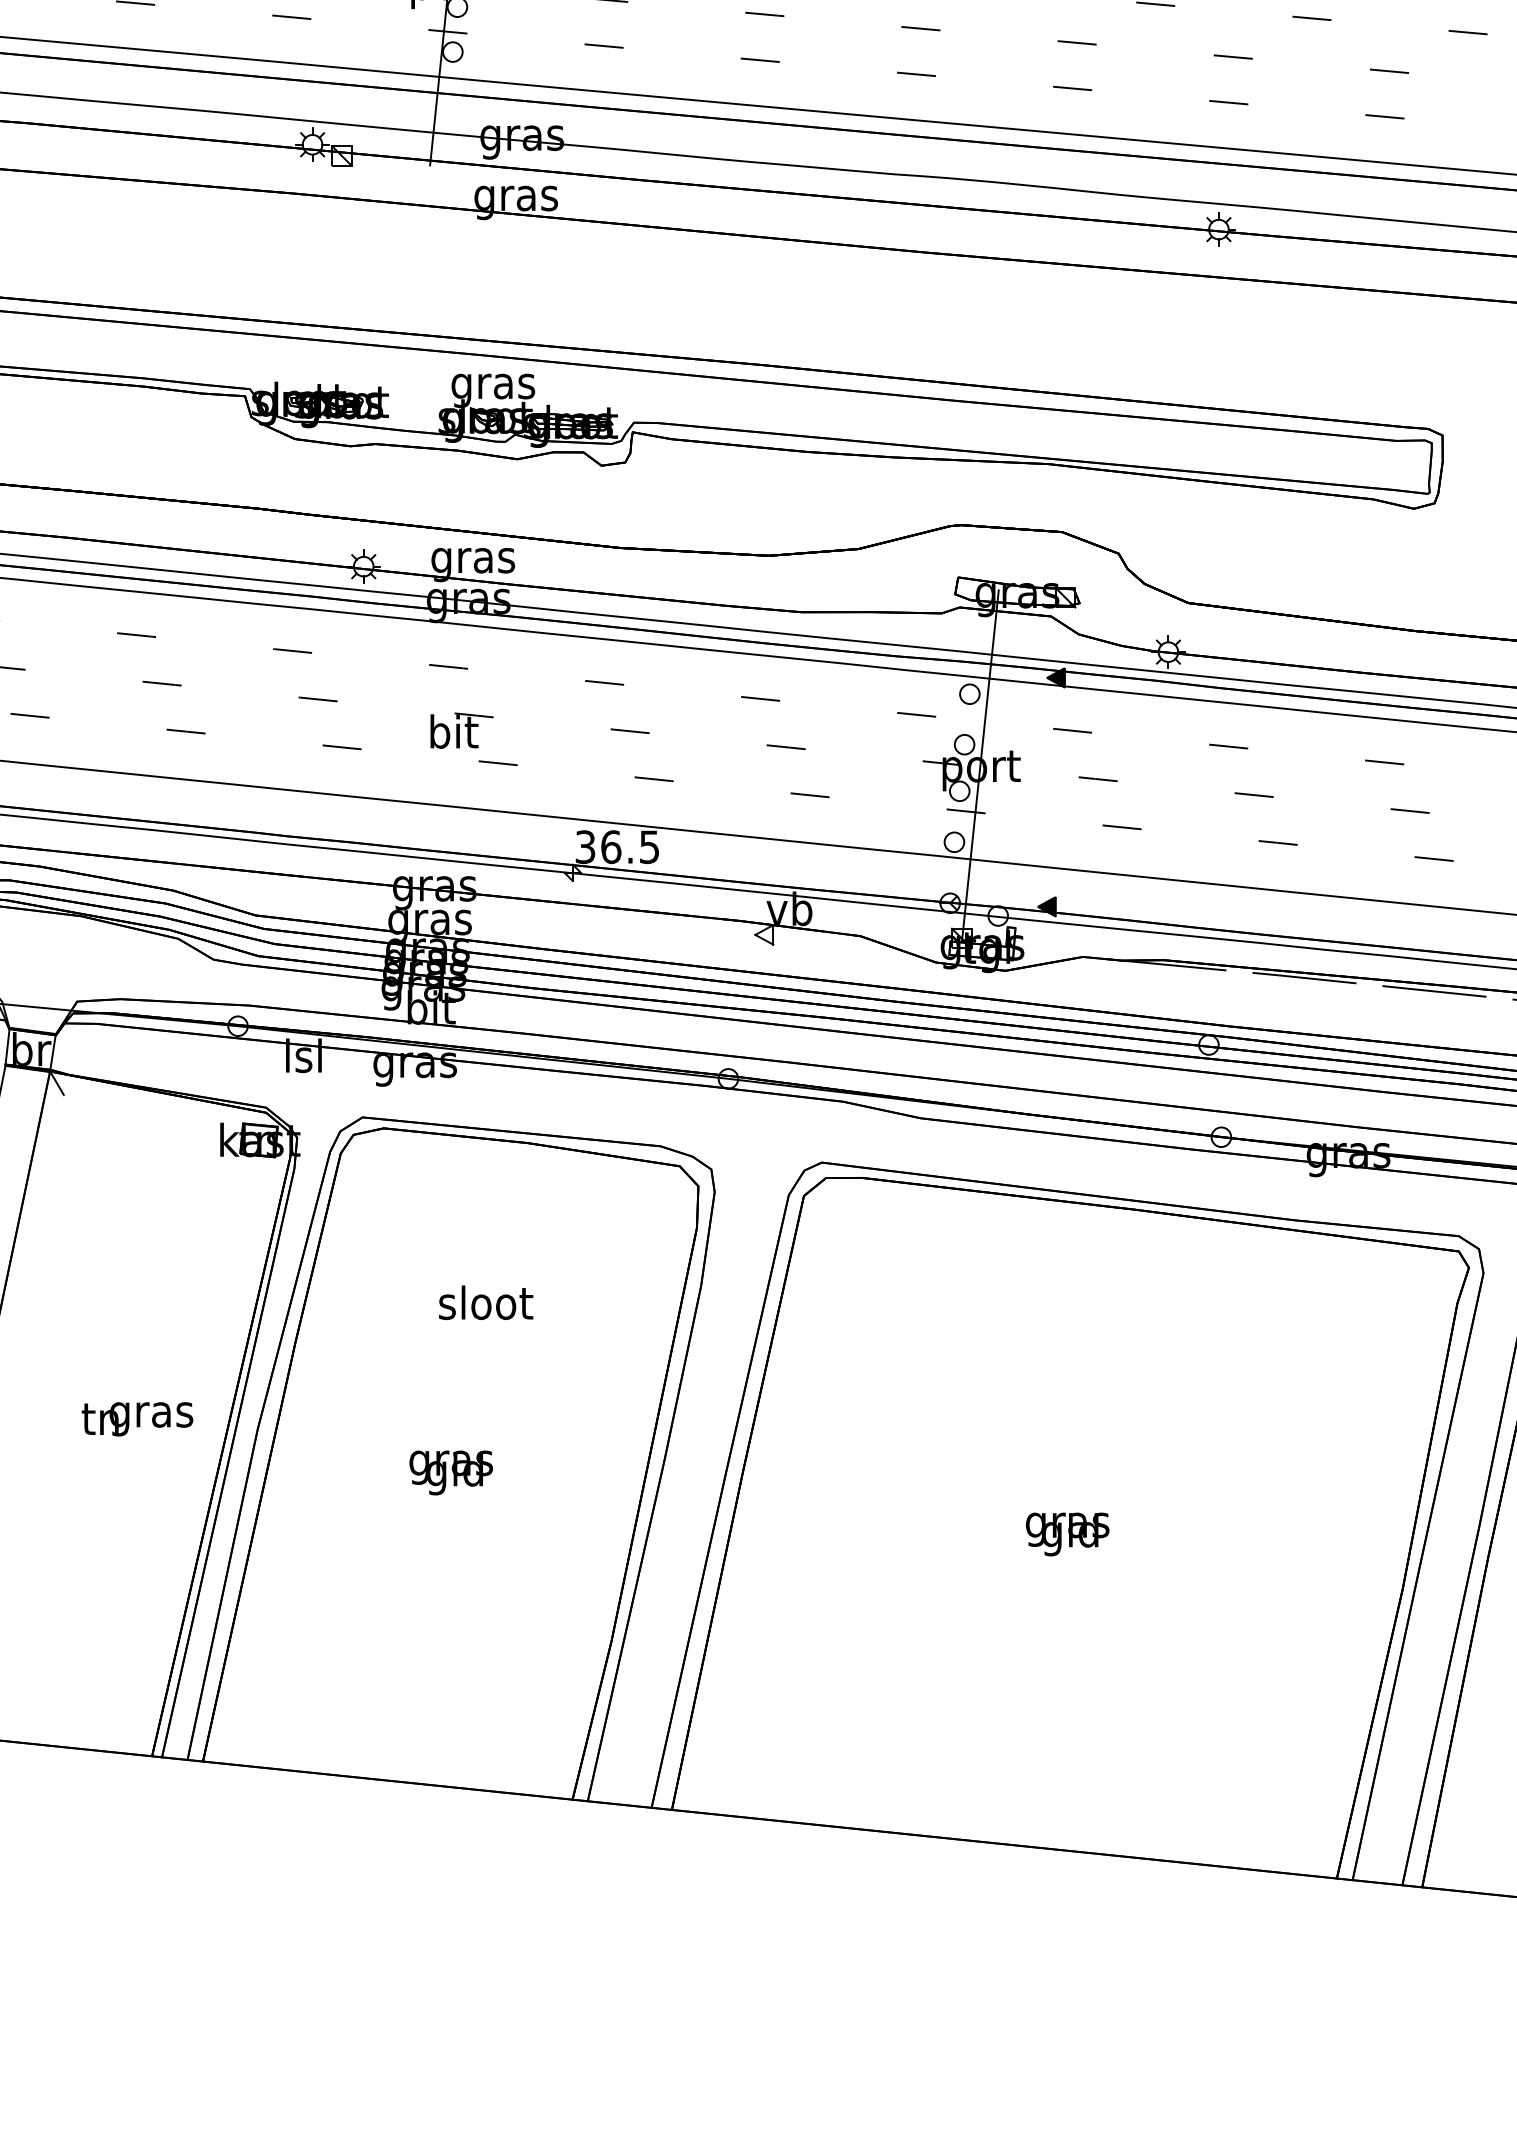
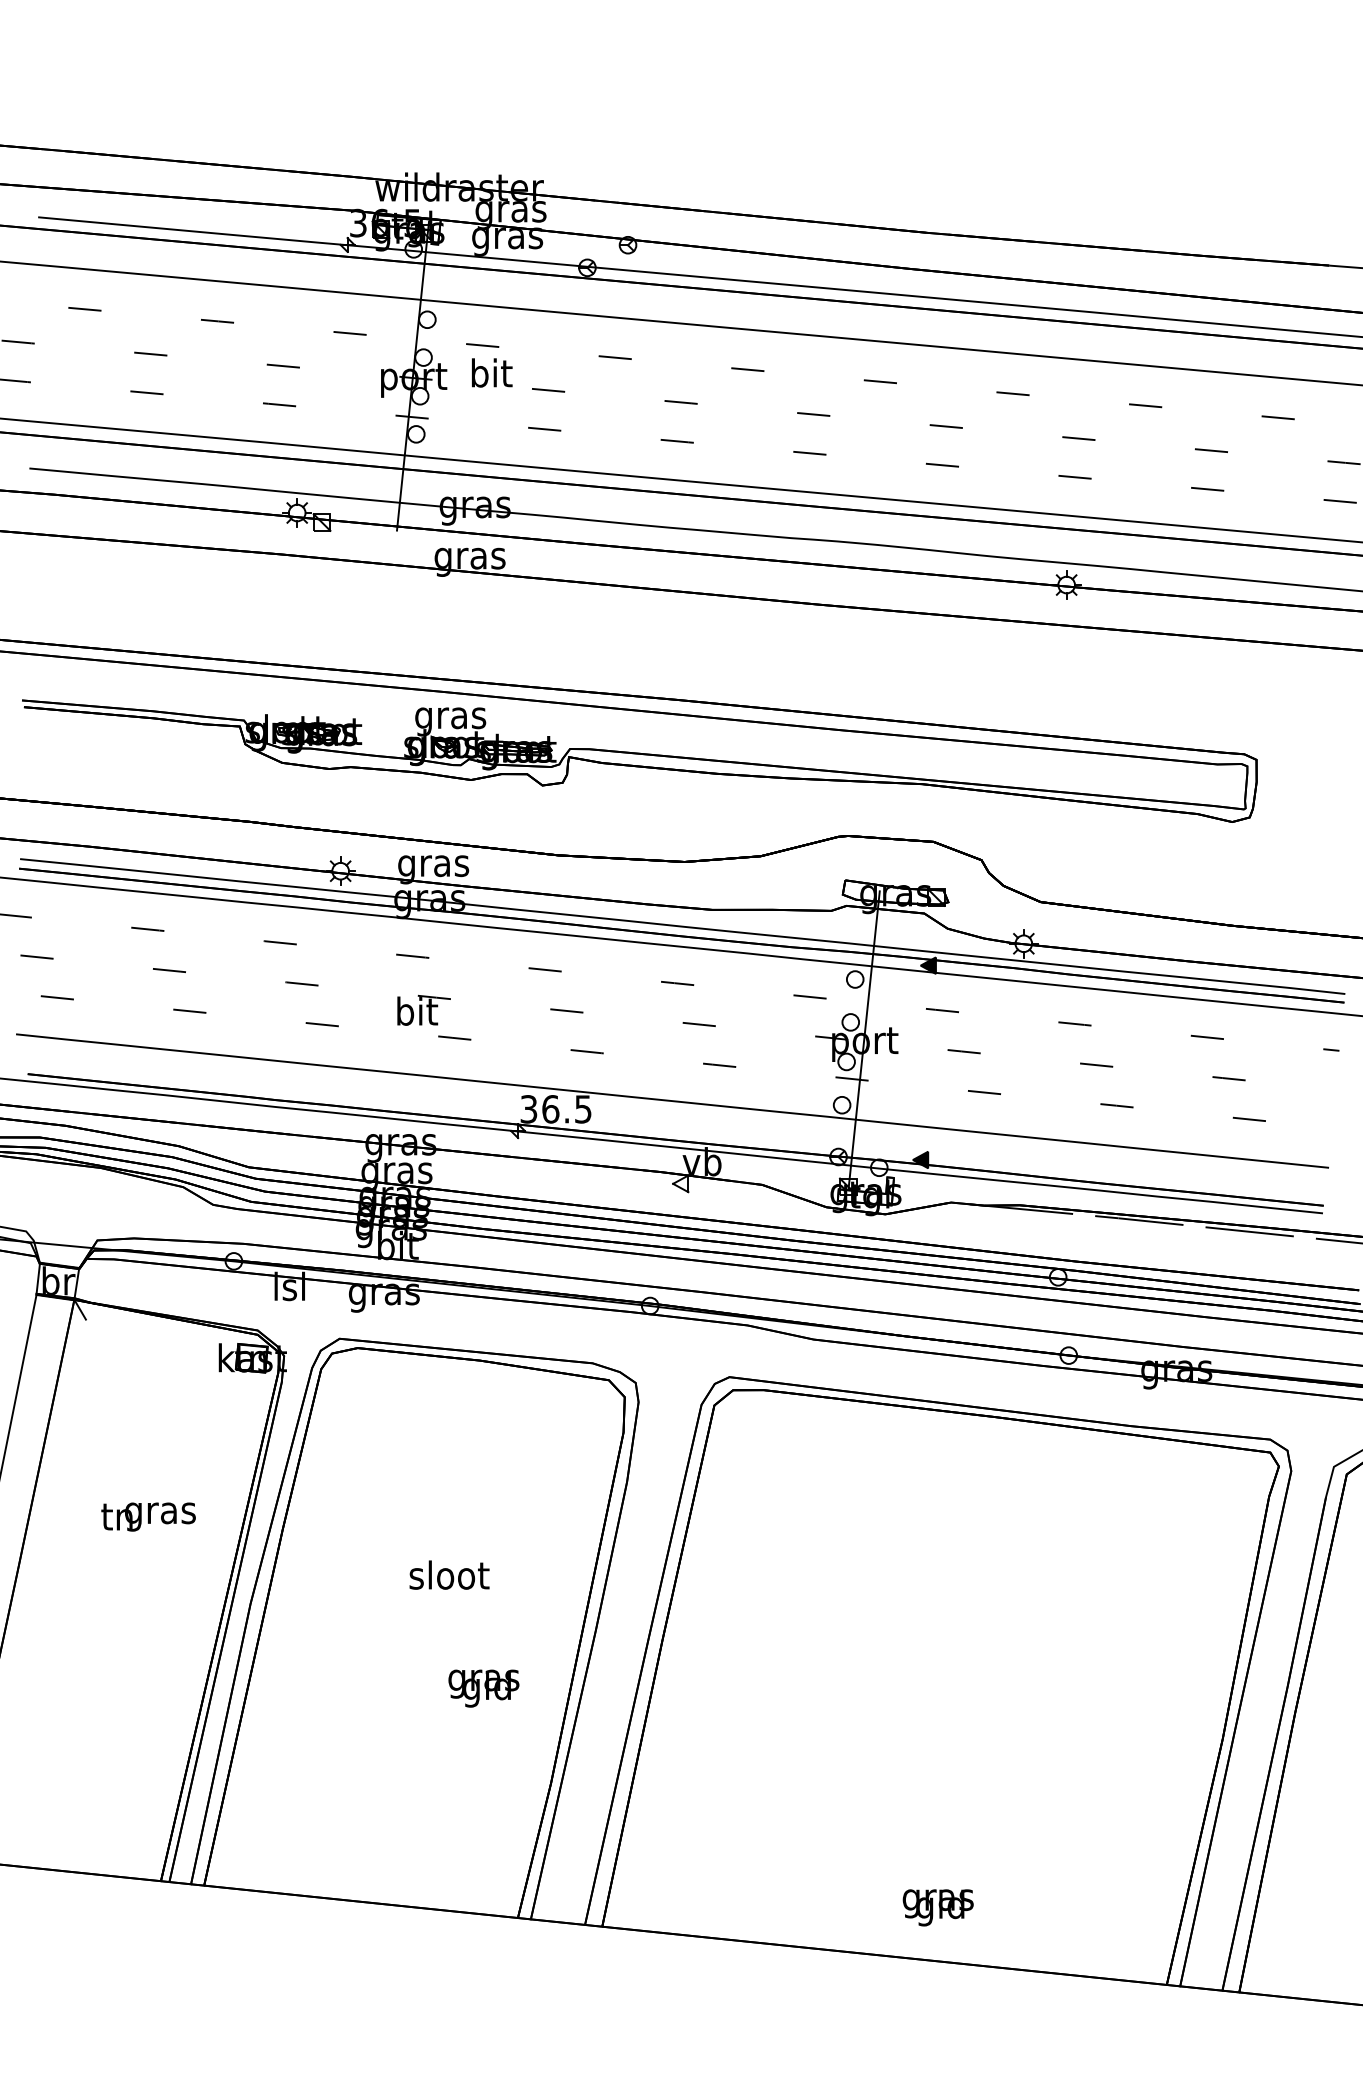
text: (486, 1302) -> (449, 1574), moved
text: (137, 1418) -> (148, 1516), moved
text: (450, 1472) -> (483, 1688), moved
text: (1066, 1534) -> (937, 1907), moved

